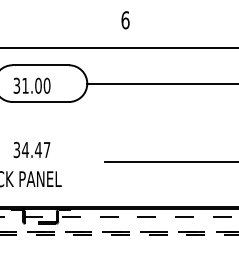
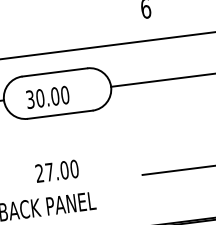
text: (25, 85) -> (40, 97), 31.00 -> 30.00
text: (31, 150) -> (56, 171), 34.47 -> 27.00

